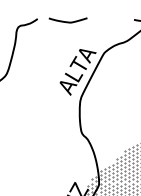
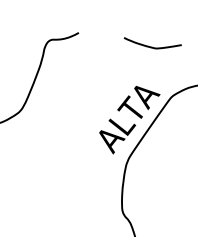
curve: (67, 21) -> (151, 46), moved

